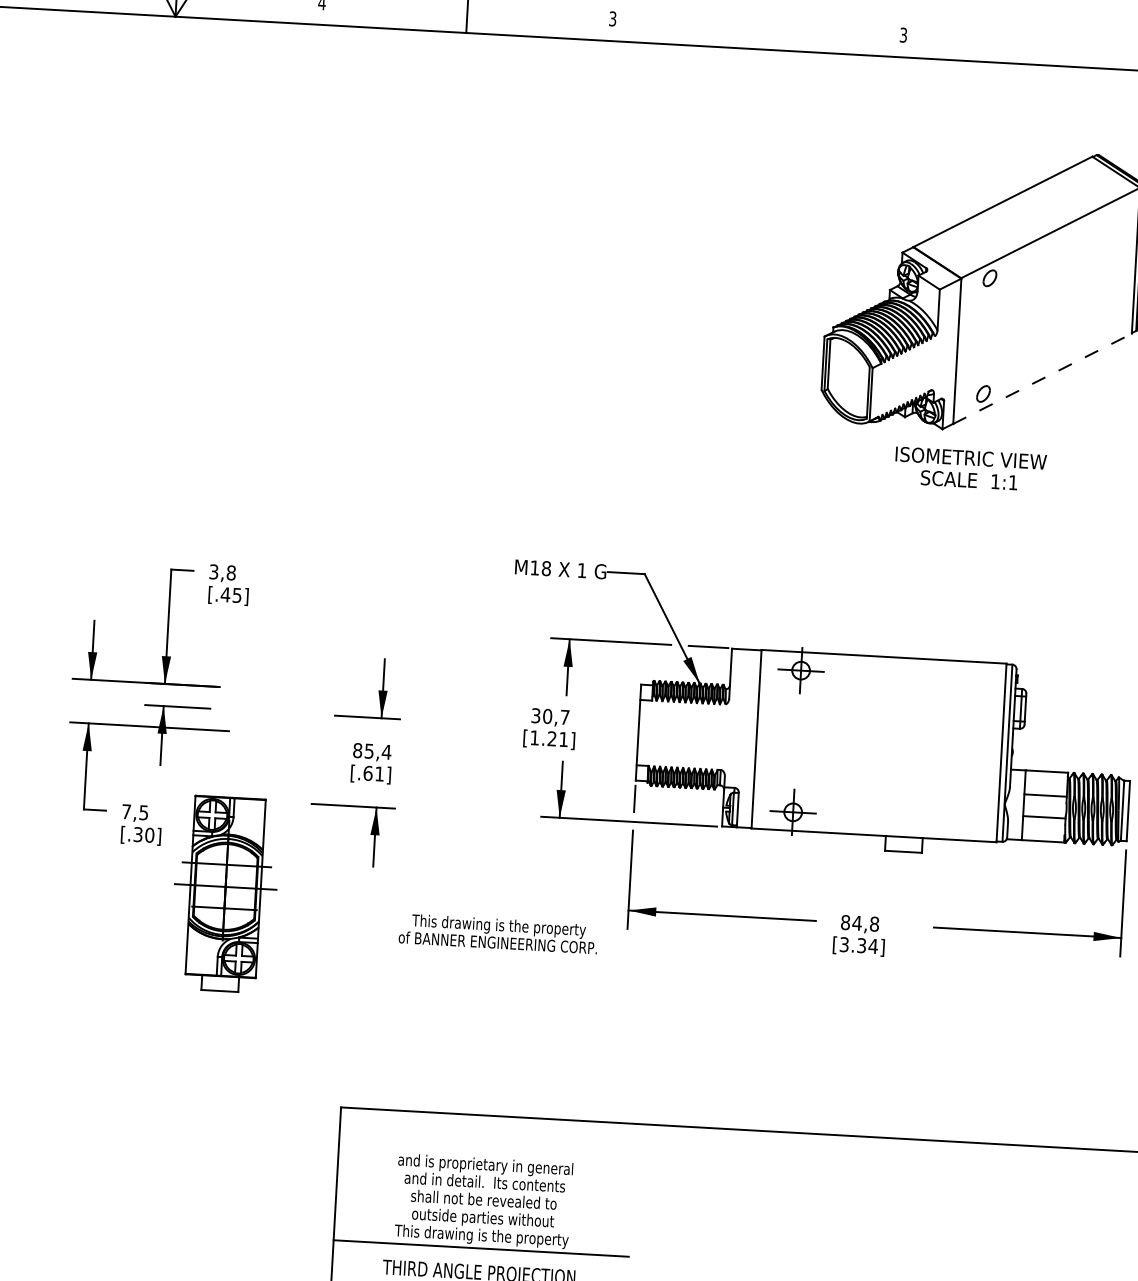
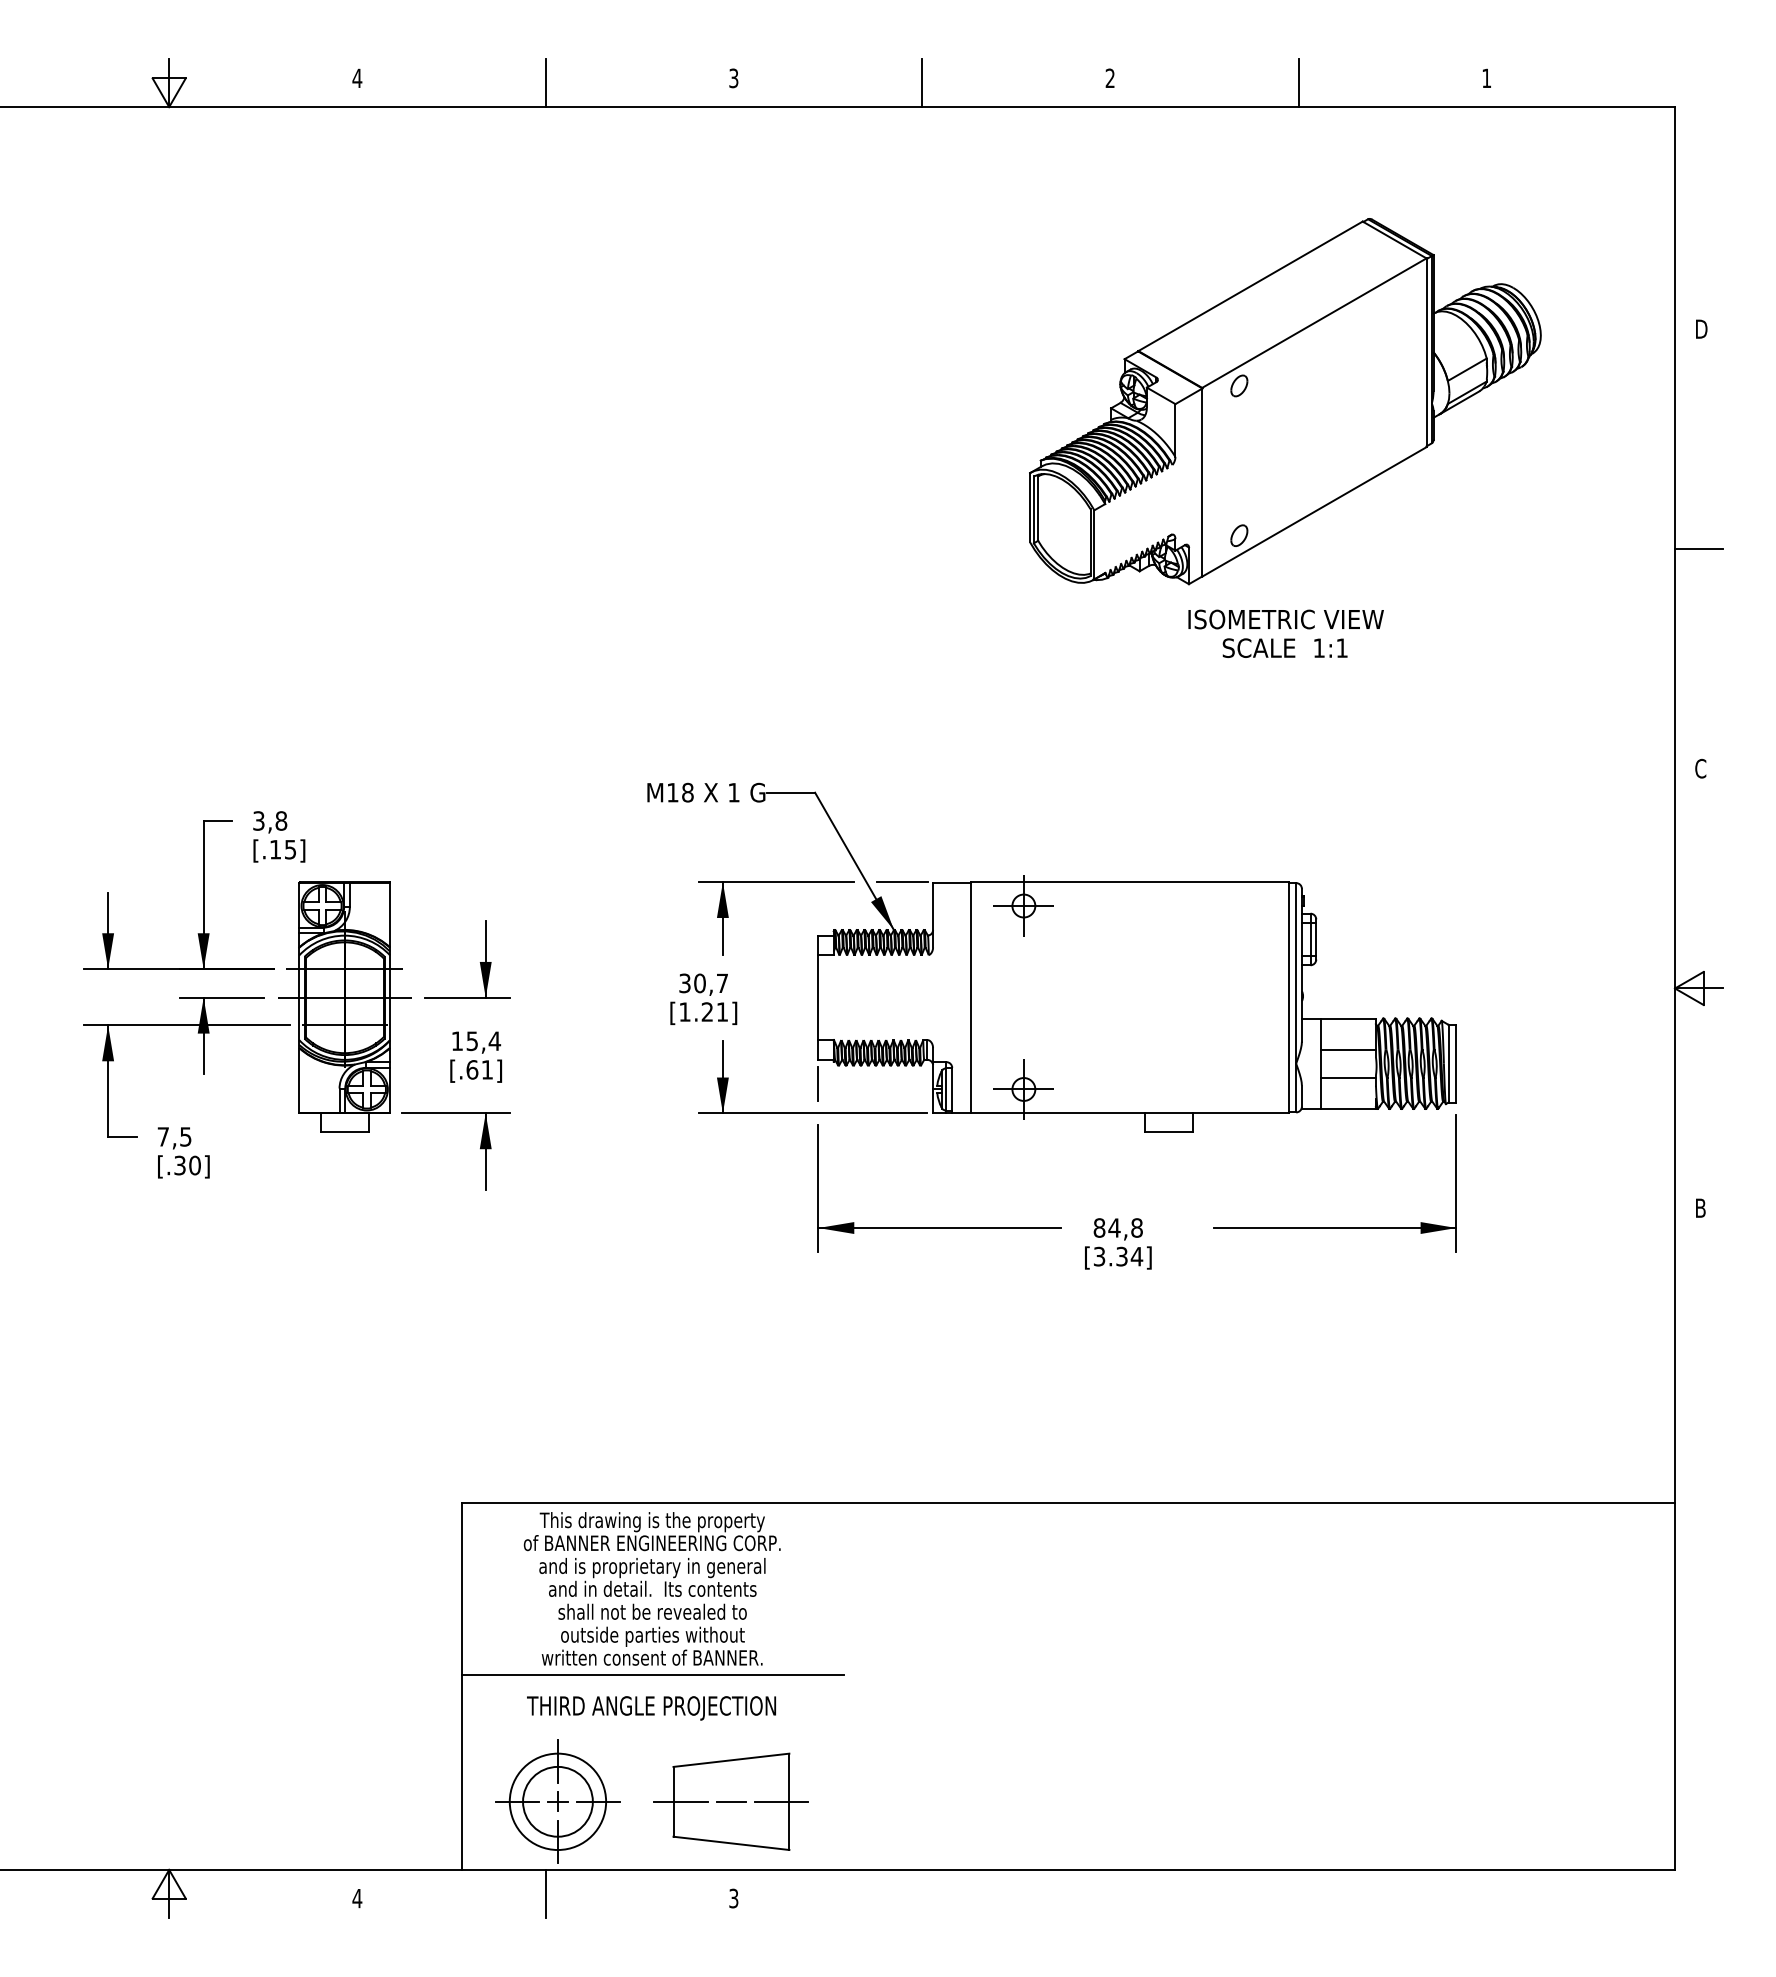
line: (758, 31) -> (922, 83), added
text: (902, 35) -> (1109, 78), 3 -> 2
line: (1048, 47) -> (1298, 83), added
line: (1042, 378) -> (1314, 511), dashed -> solid
text: (970, 468) -> (1285, 633), moved
text: (225, 594) -> (275, 849), [.45] -> [.15]
text: (357, 750) -> (457, 1041), 85,4 -> 15,4
part: (225, 893) -> (344, 1006), moved
text: (497, 933) -> (651, 1531), moved
text: (480, 1236) -> (651, 1659), This drawing is the property -> written consent of BANNER.

